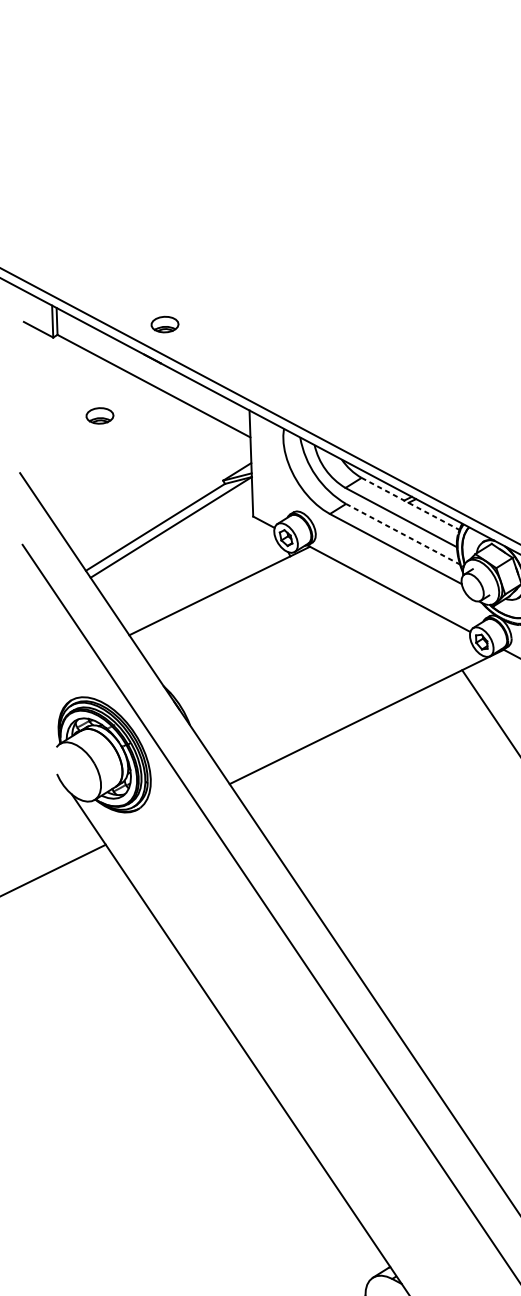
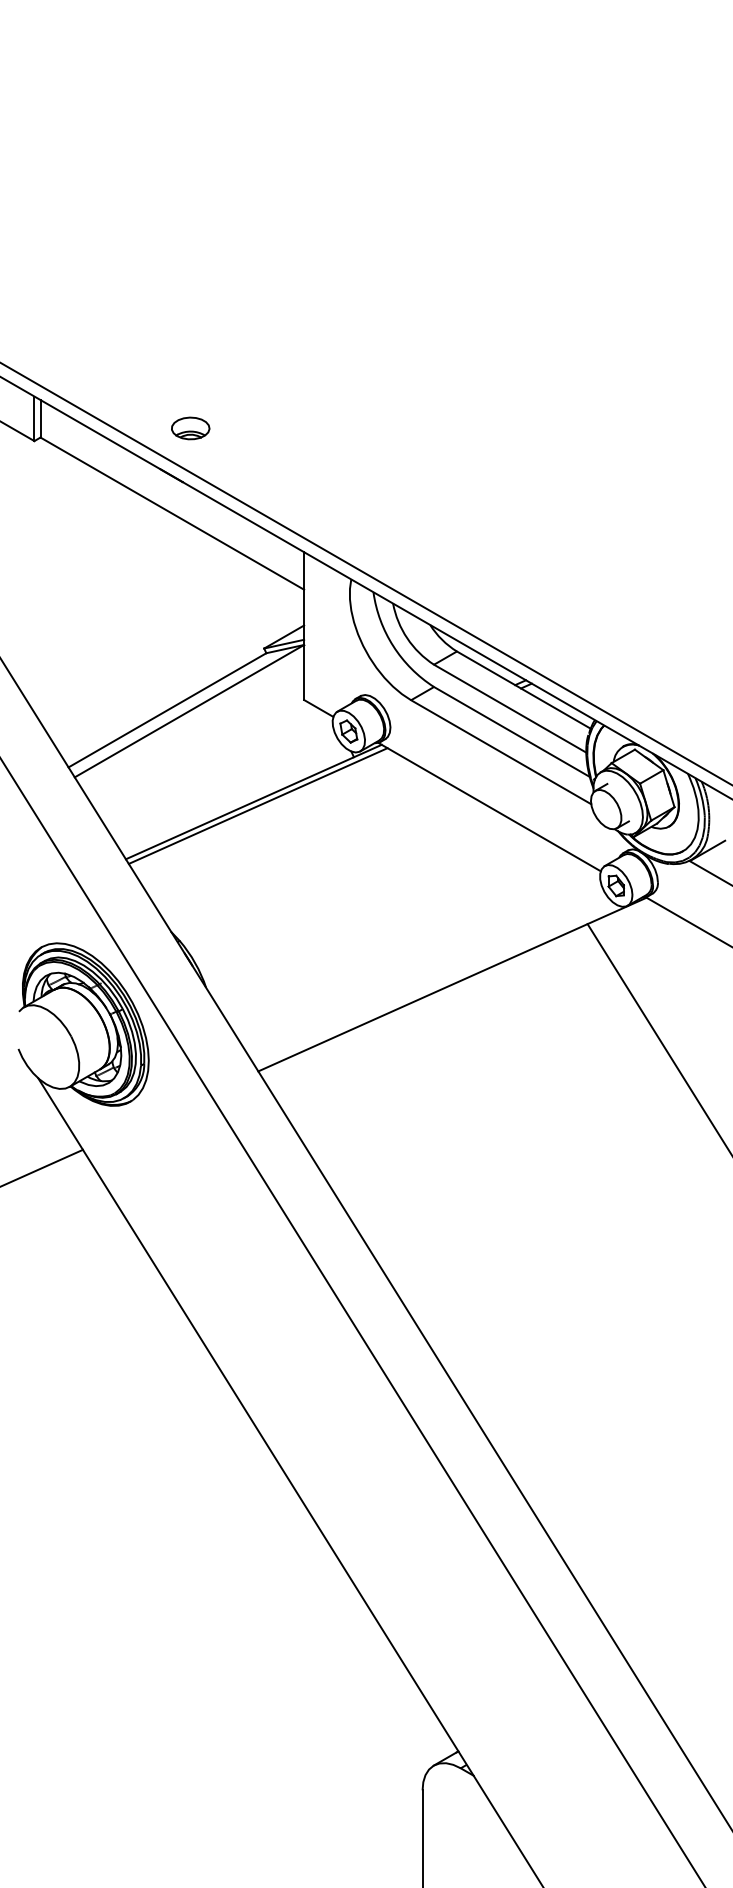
part: (99, 415) -> (95, 552), removed
line: (411, 504) -> (524, 690), dashed -> solid
line: (403, 534) -> (512, 732), dashed -> solid
line: (222, 593) -> (257, 805), added

